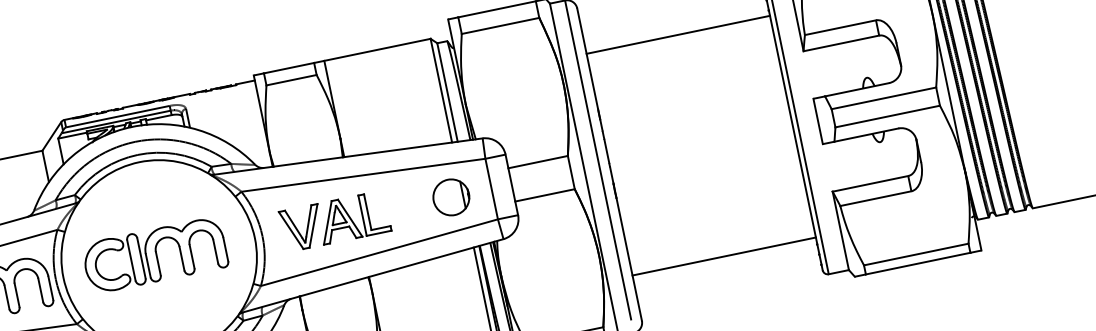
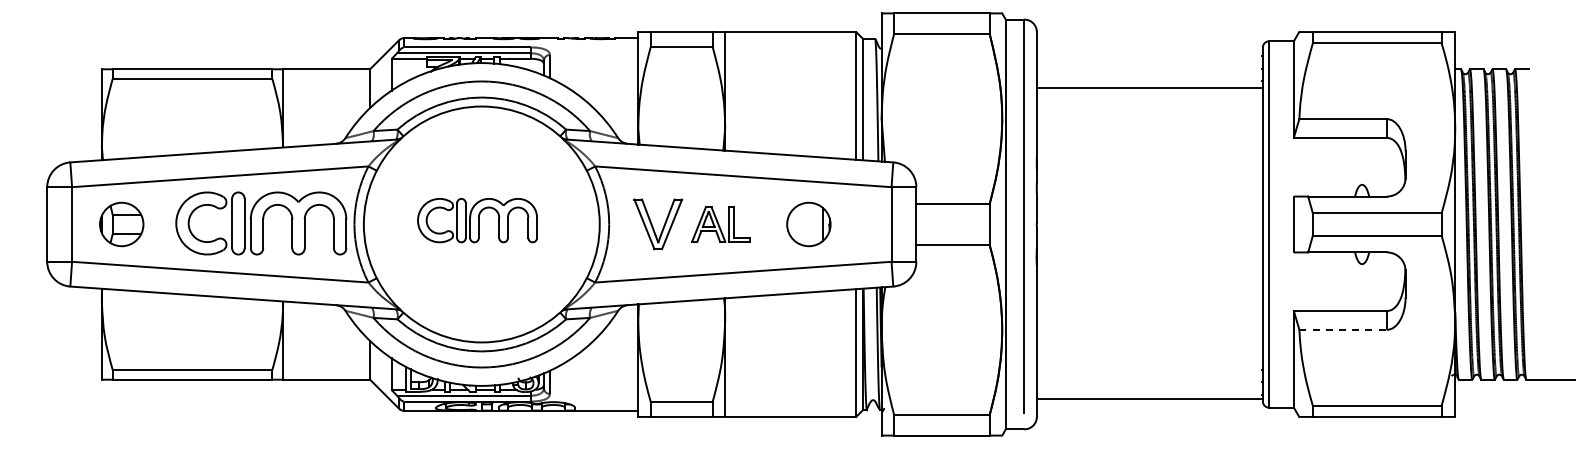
part: (451, 197) -> (808, 224), moved
line: (876, 198) -> (1343, 329), solid -> dashed
part: (352, 217) -> (720, 224), size x0.7
part: (155, 255) -> (477, 220), size x0.7
line: (724, 256) -> (1149, 399), moved

